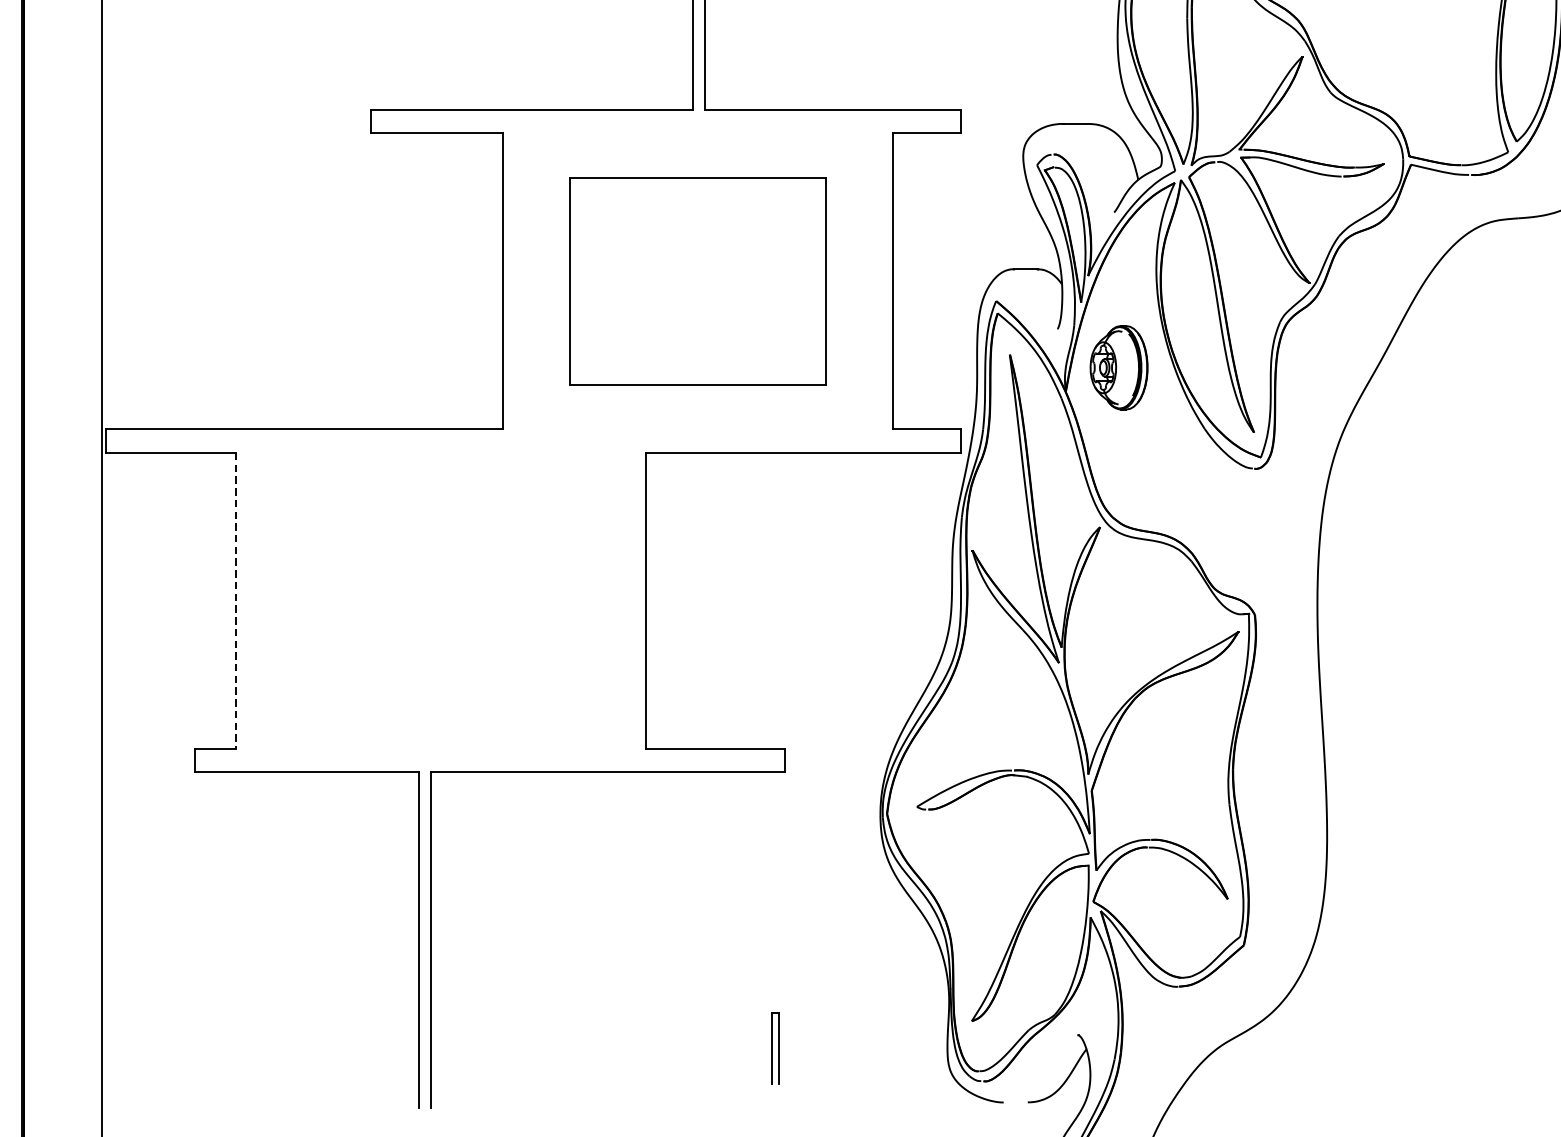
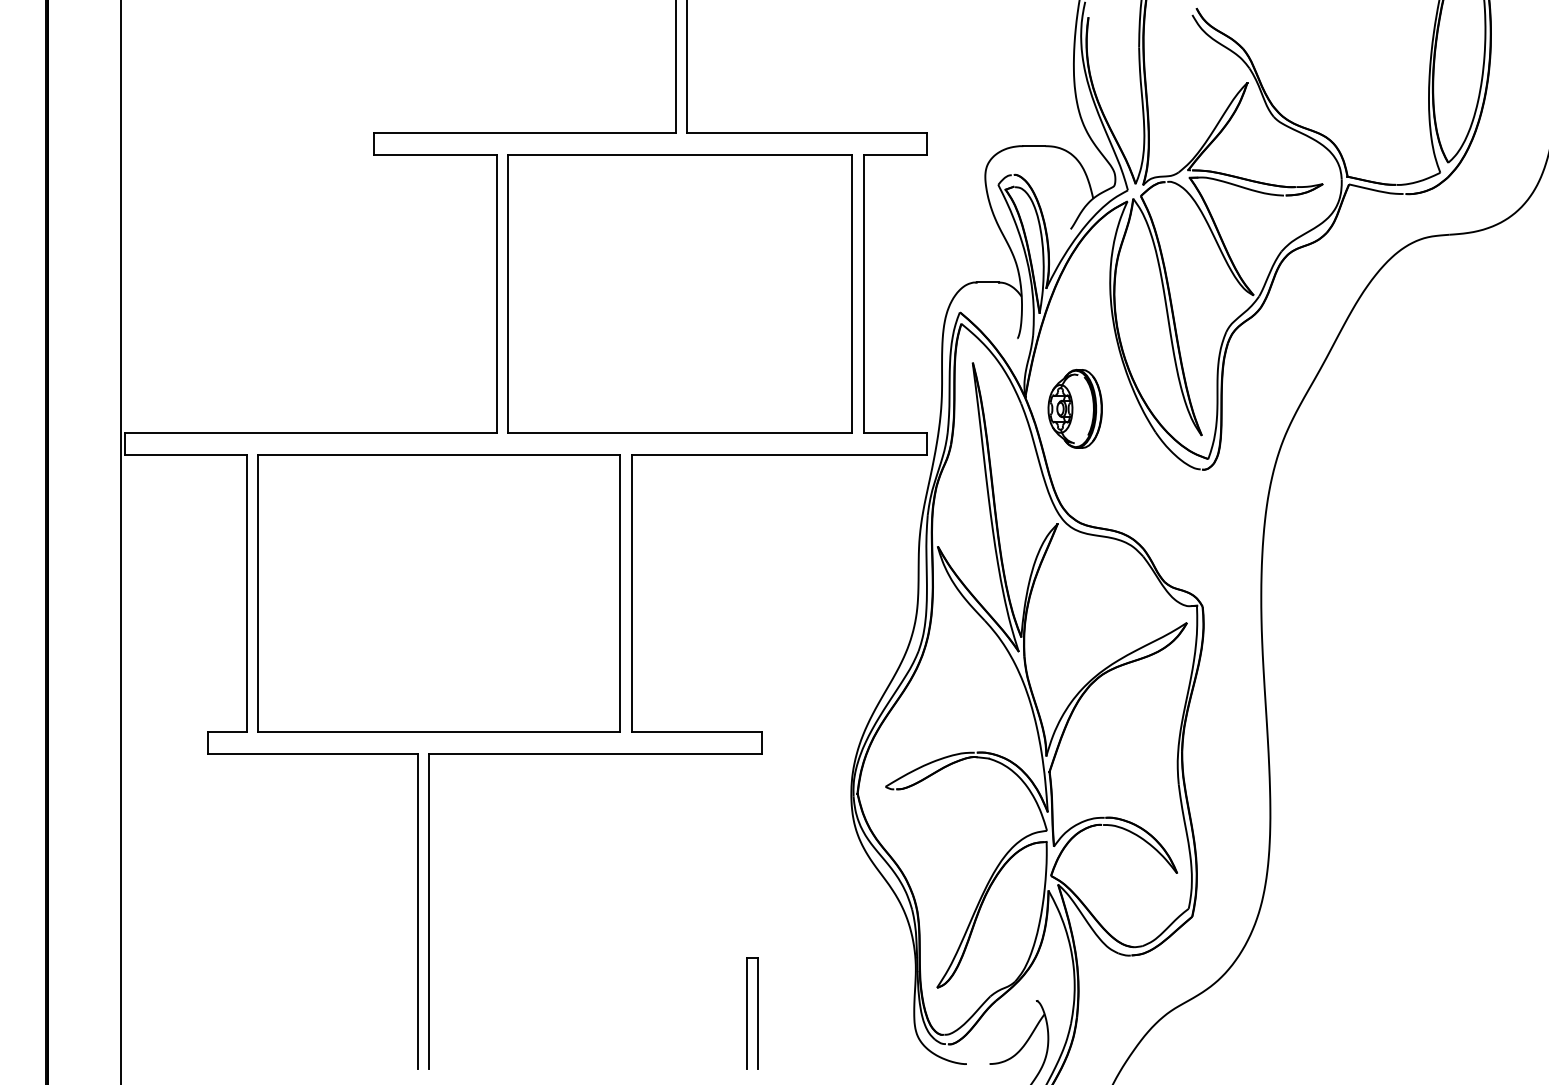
part: (697, 280) -> (679, 293), size x1.43
part: (1118, 367) -> (1074, 408), moved
line: (236, 600) -> (247, 593), dashed -> solid
part: (440, 600) -> (438, 593), added
part: (775, 1048) -> (752, 1013), size x1.67

